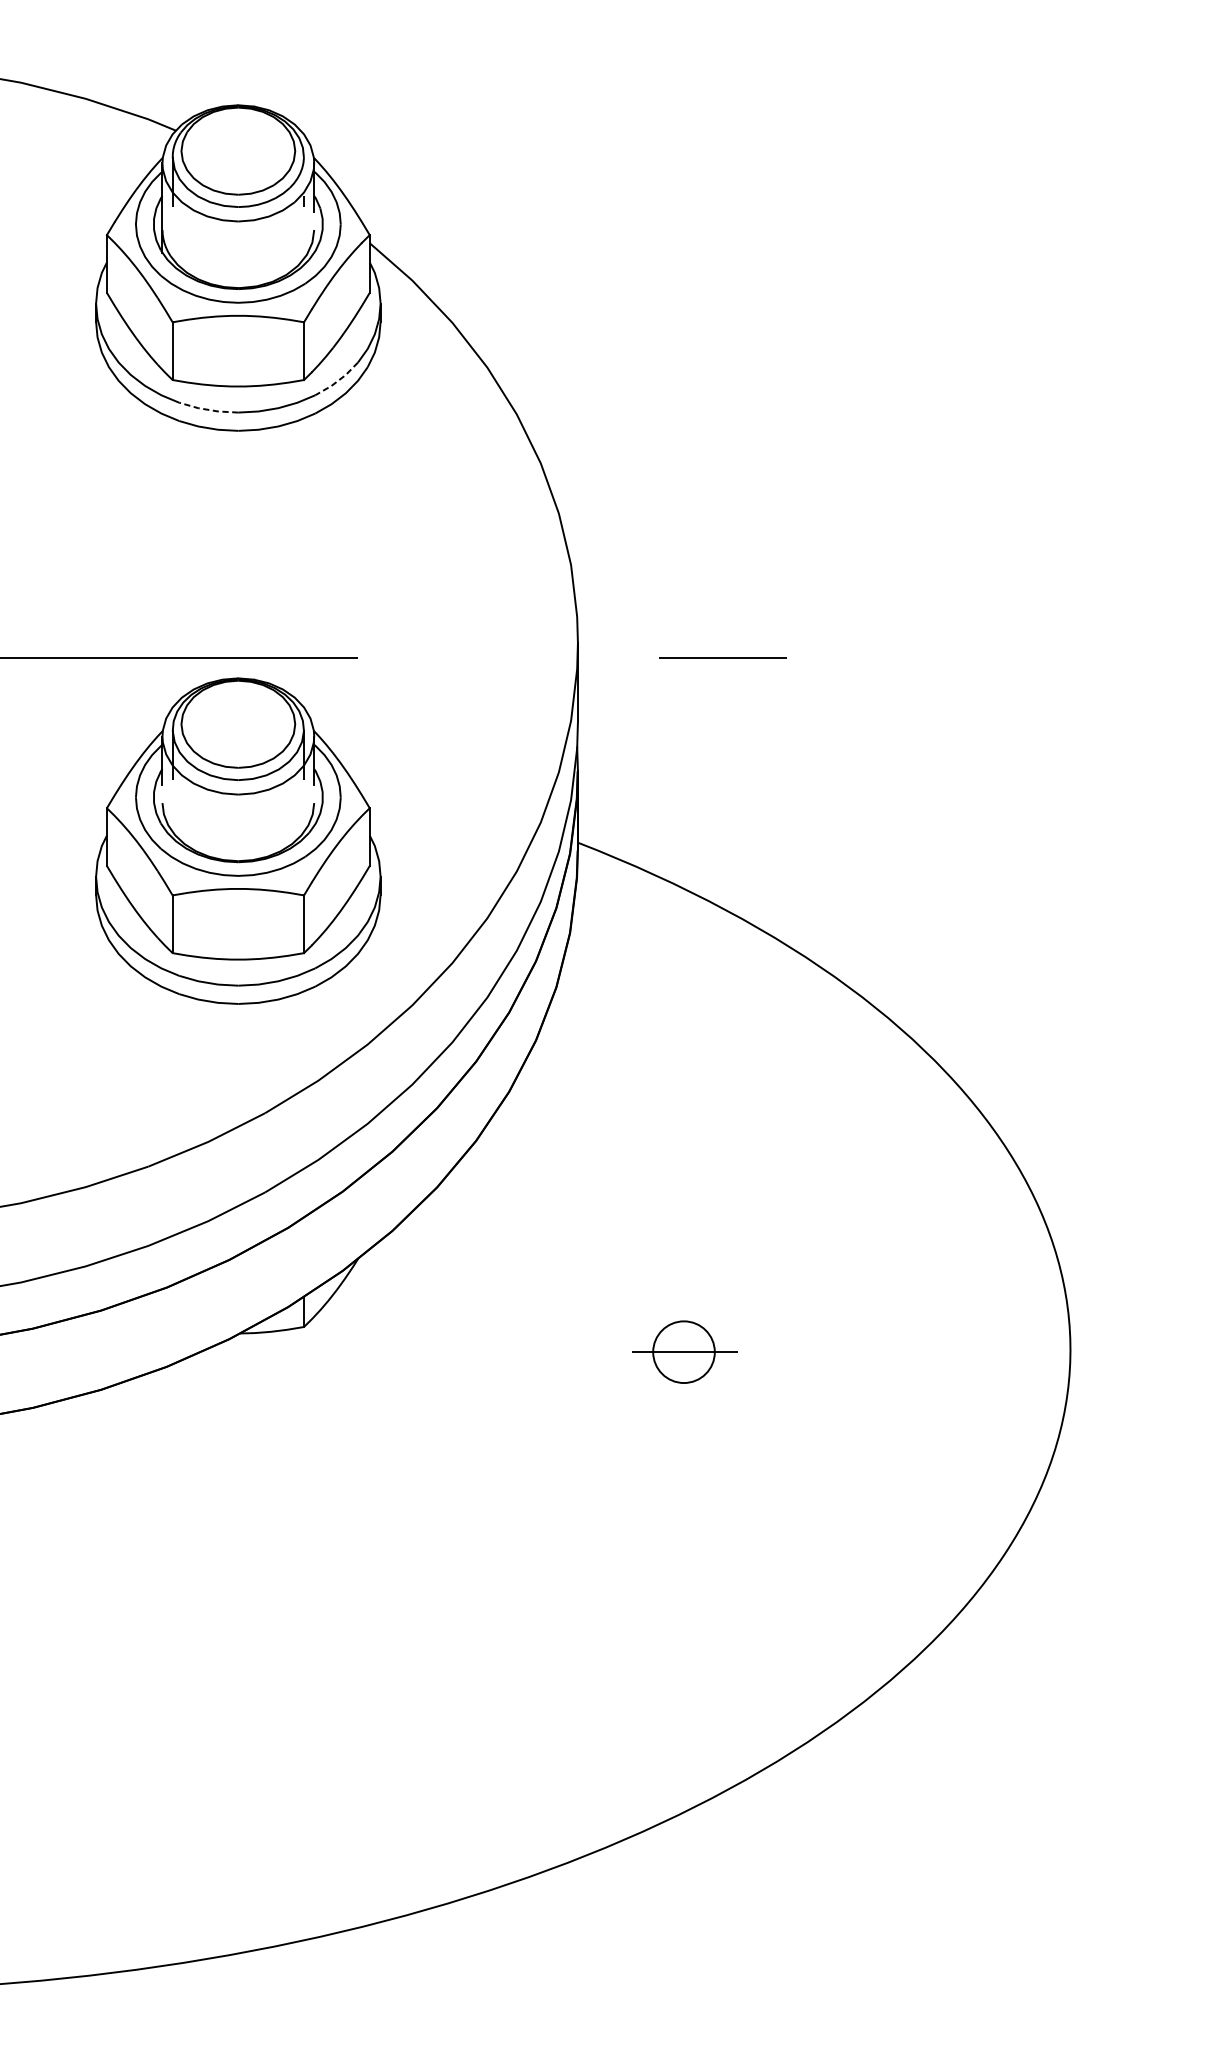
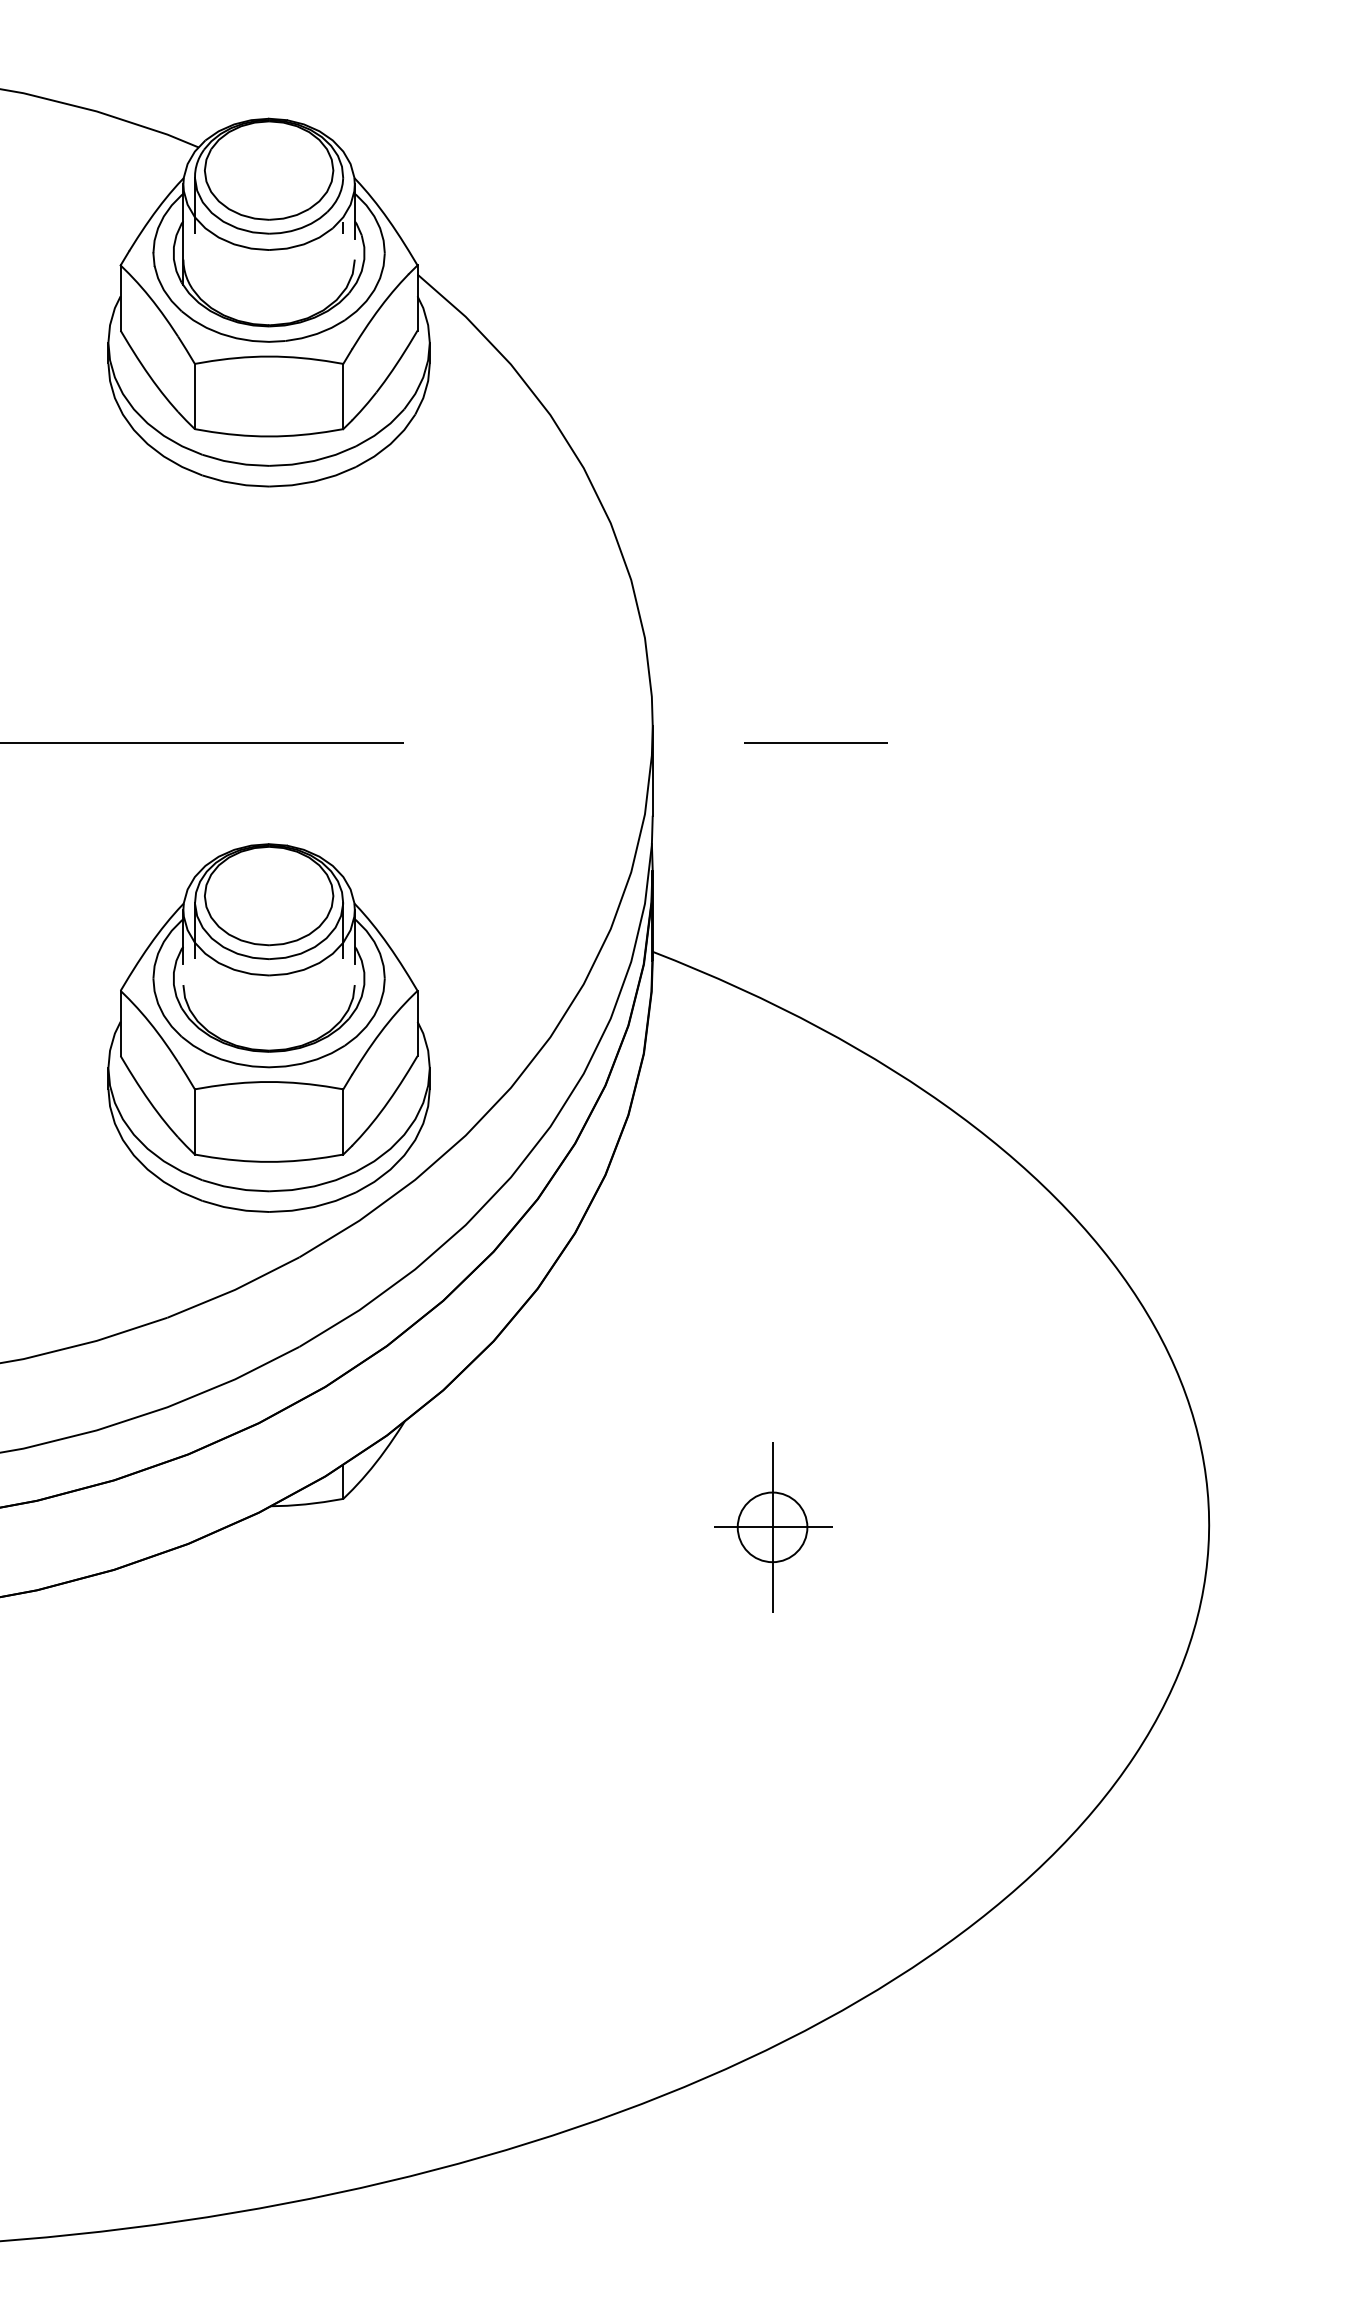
line: (337, 381) -> (381, 430), dashed -> solid
line: (207, 409) -> (234, 462), dashed -> solid
part: (237, 840) -> (268, 1027), moved
line: (683, 1352) -> (772, 1527), added

